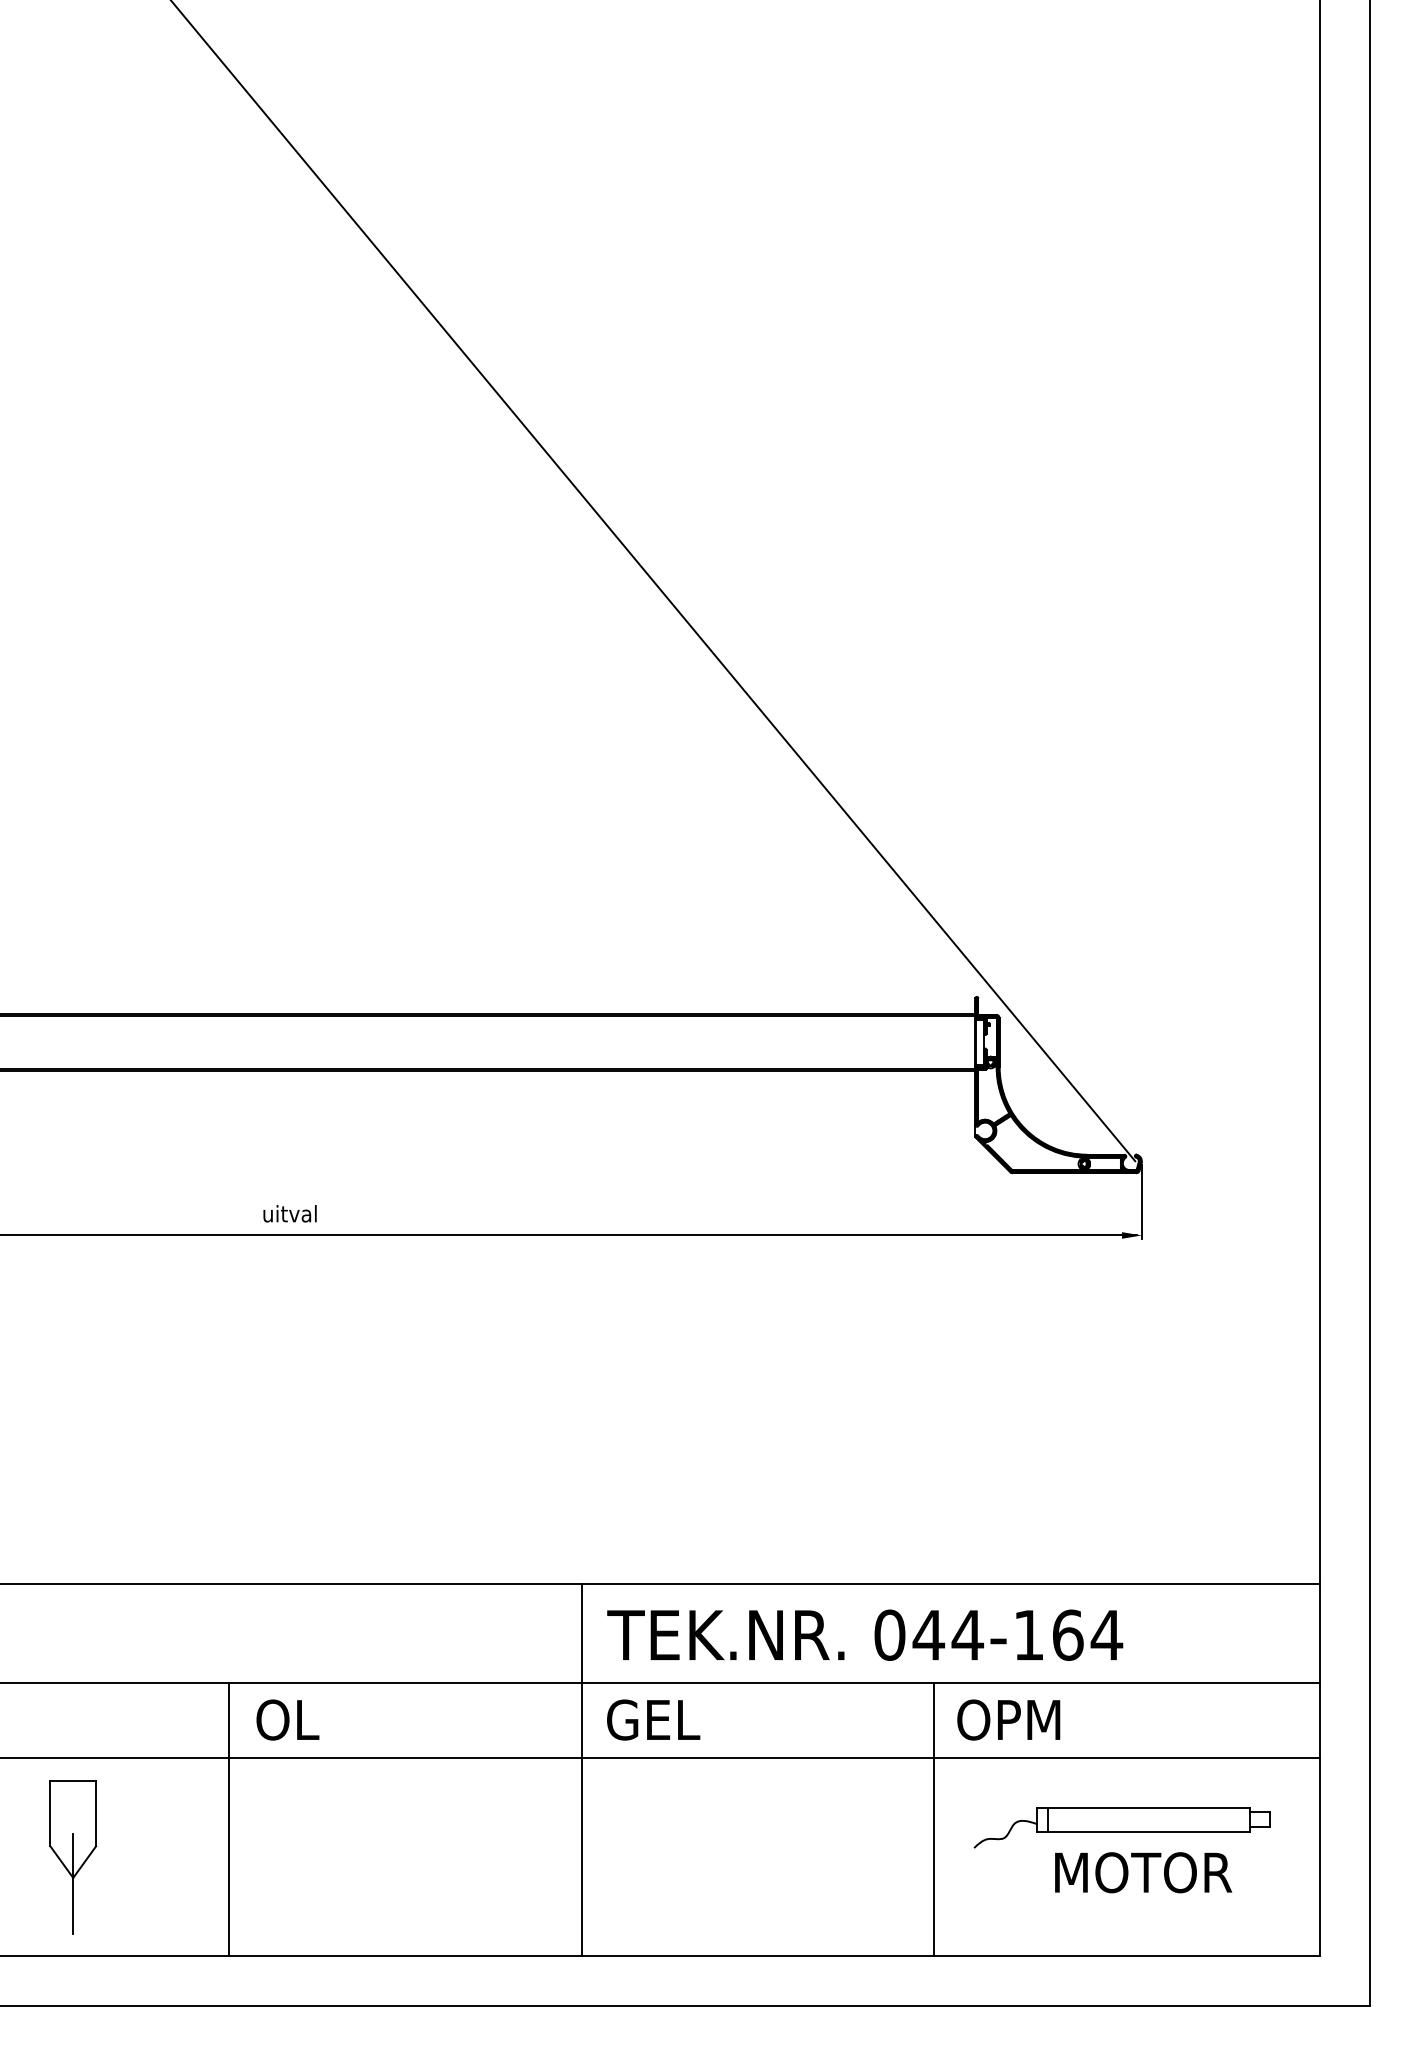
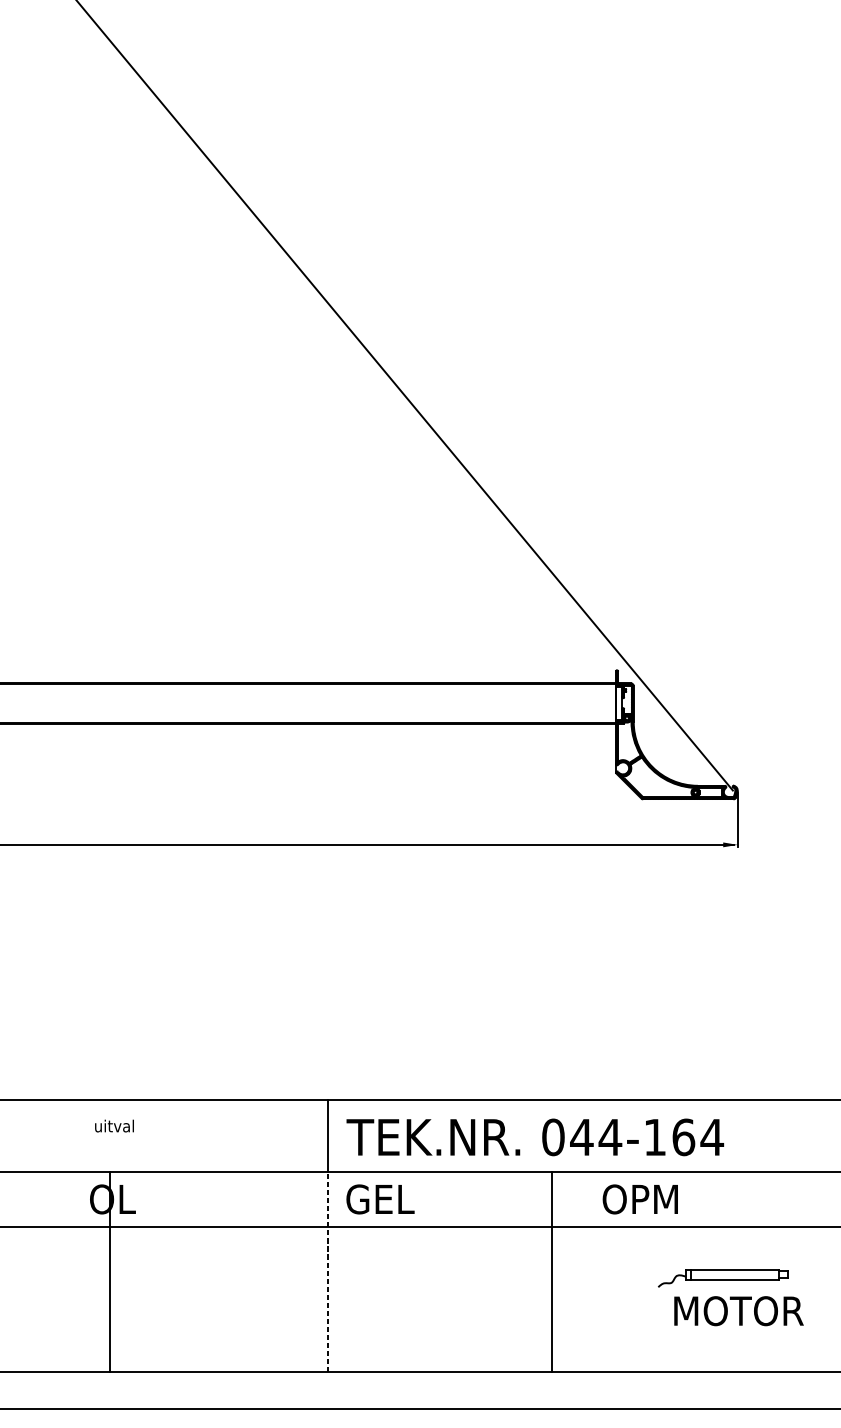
text: (289, 1213) -> (114, 1125), moved
line: (229, 1819) -> (110, 1272), moved
line: (581, 1819) -> (327, 1272), solid -> dashed
line: (934, 1819) -> (552, 1272), moved
part: (1121, 1827) -> (722, 1278), size x0.6

